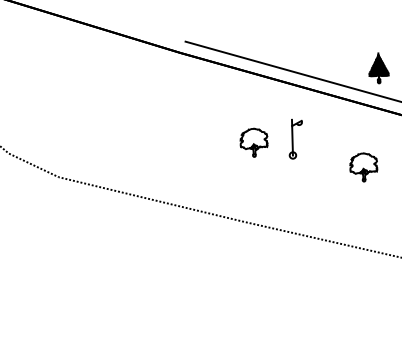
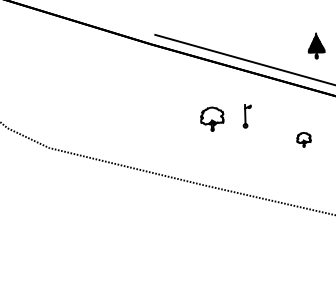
part: (378, 67) -> (316, 45), moved
part: (296, 139) -> (247, 116), size x0.7
part: (363, 167) -> (303, 139), size x0.6

